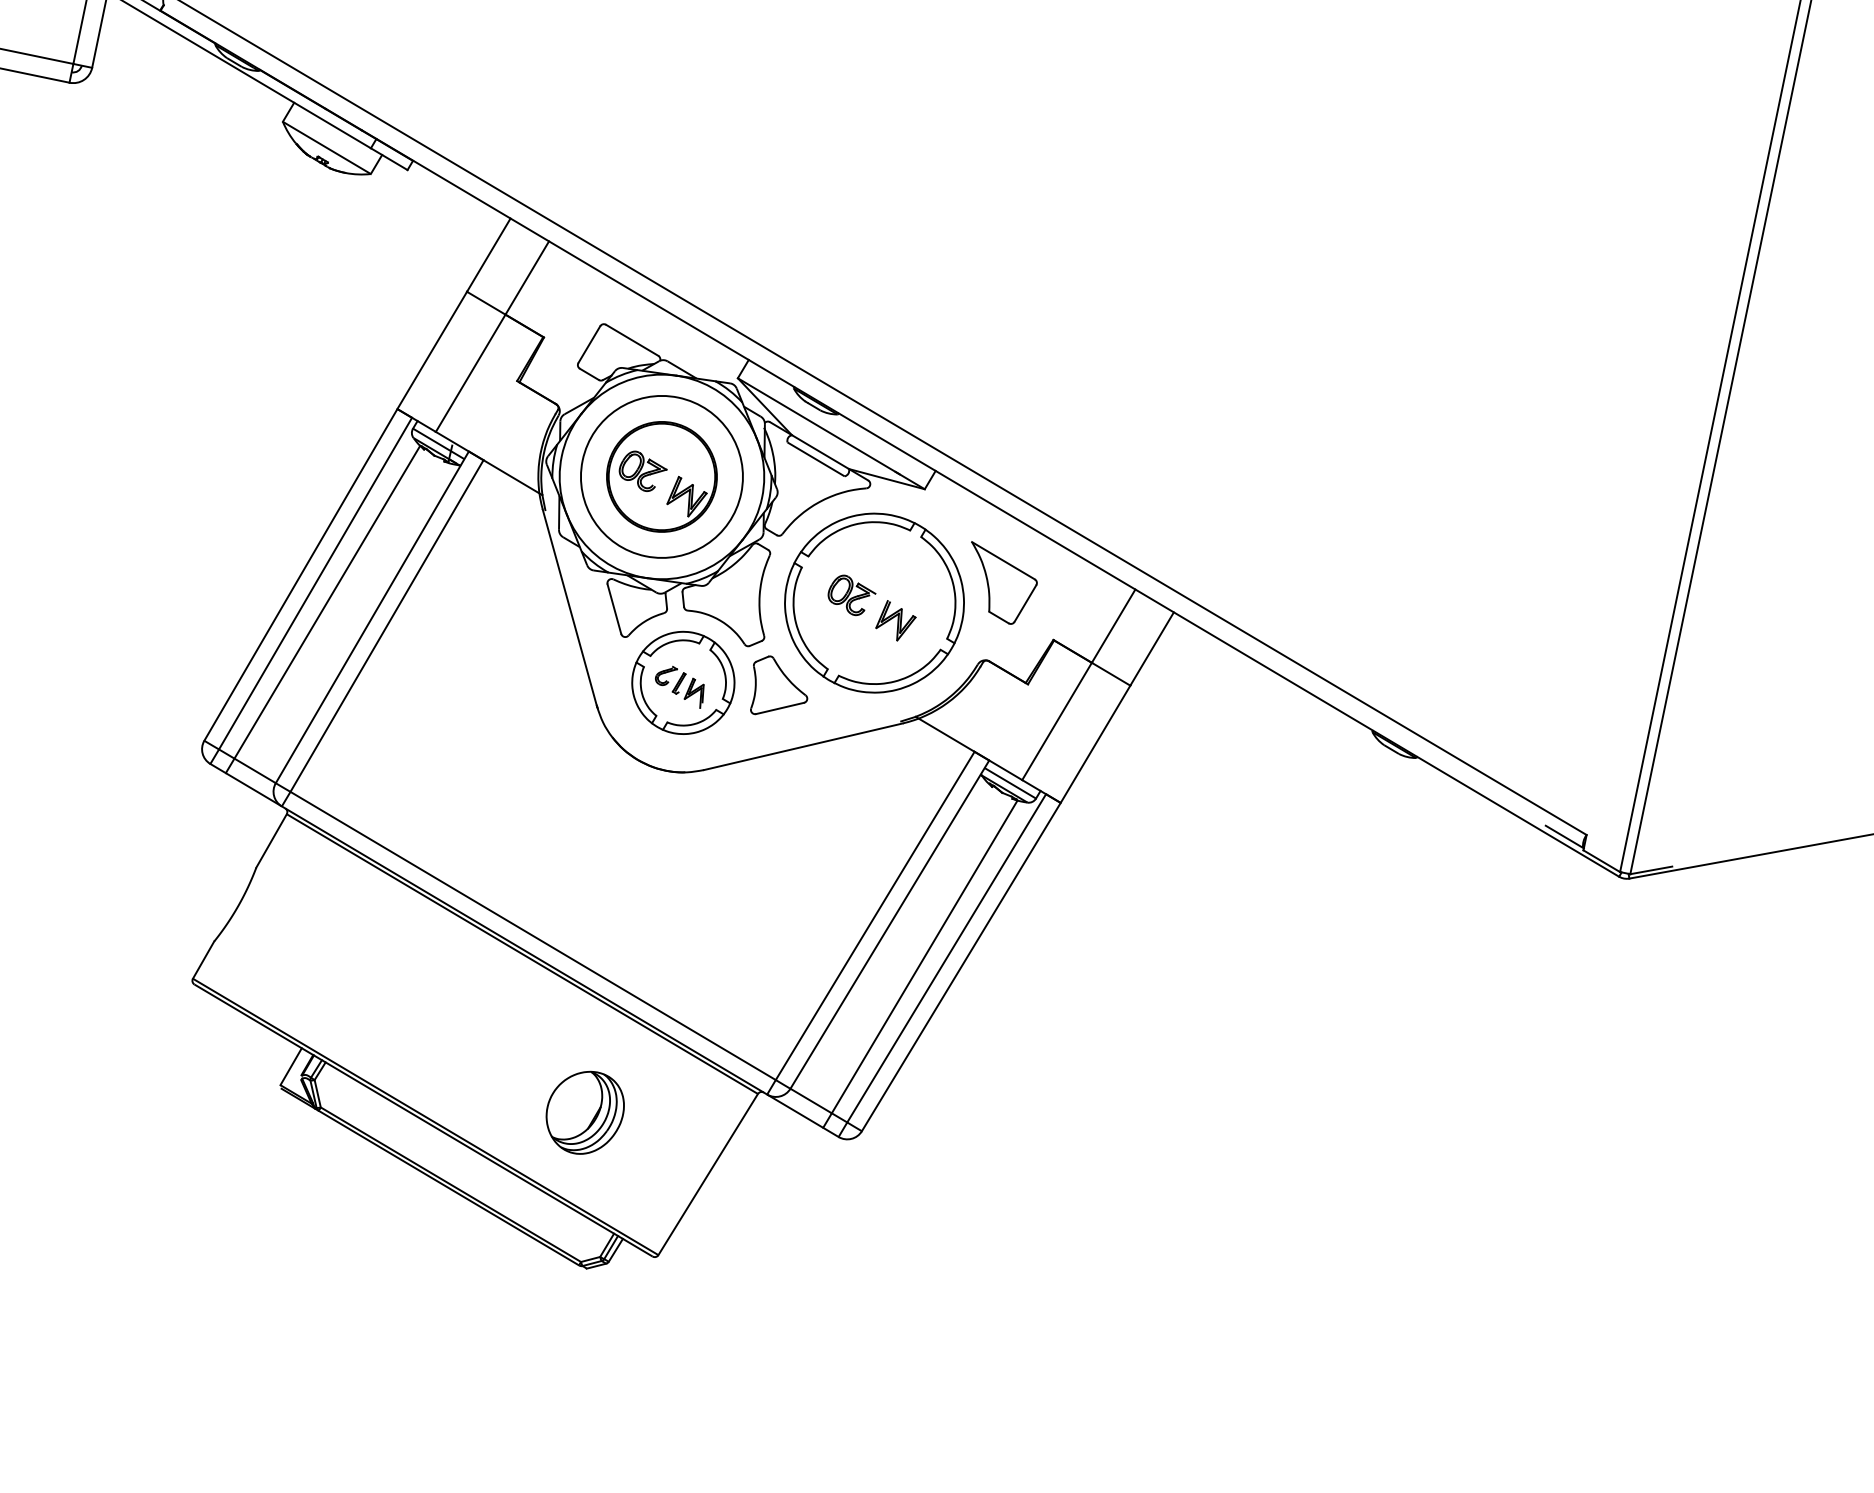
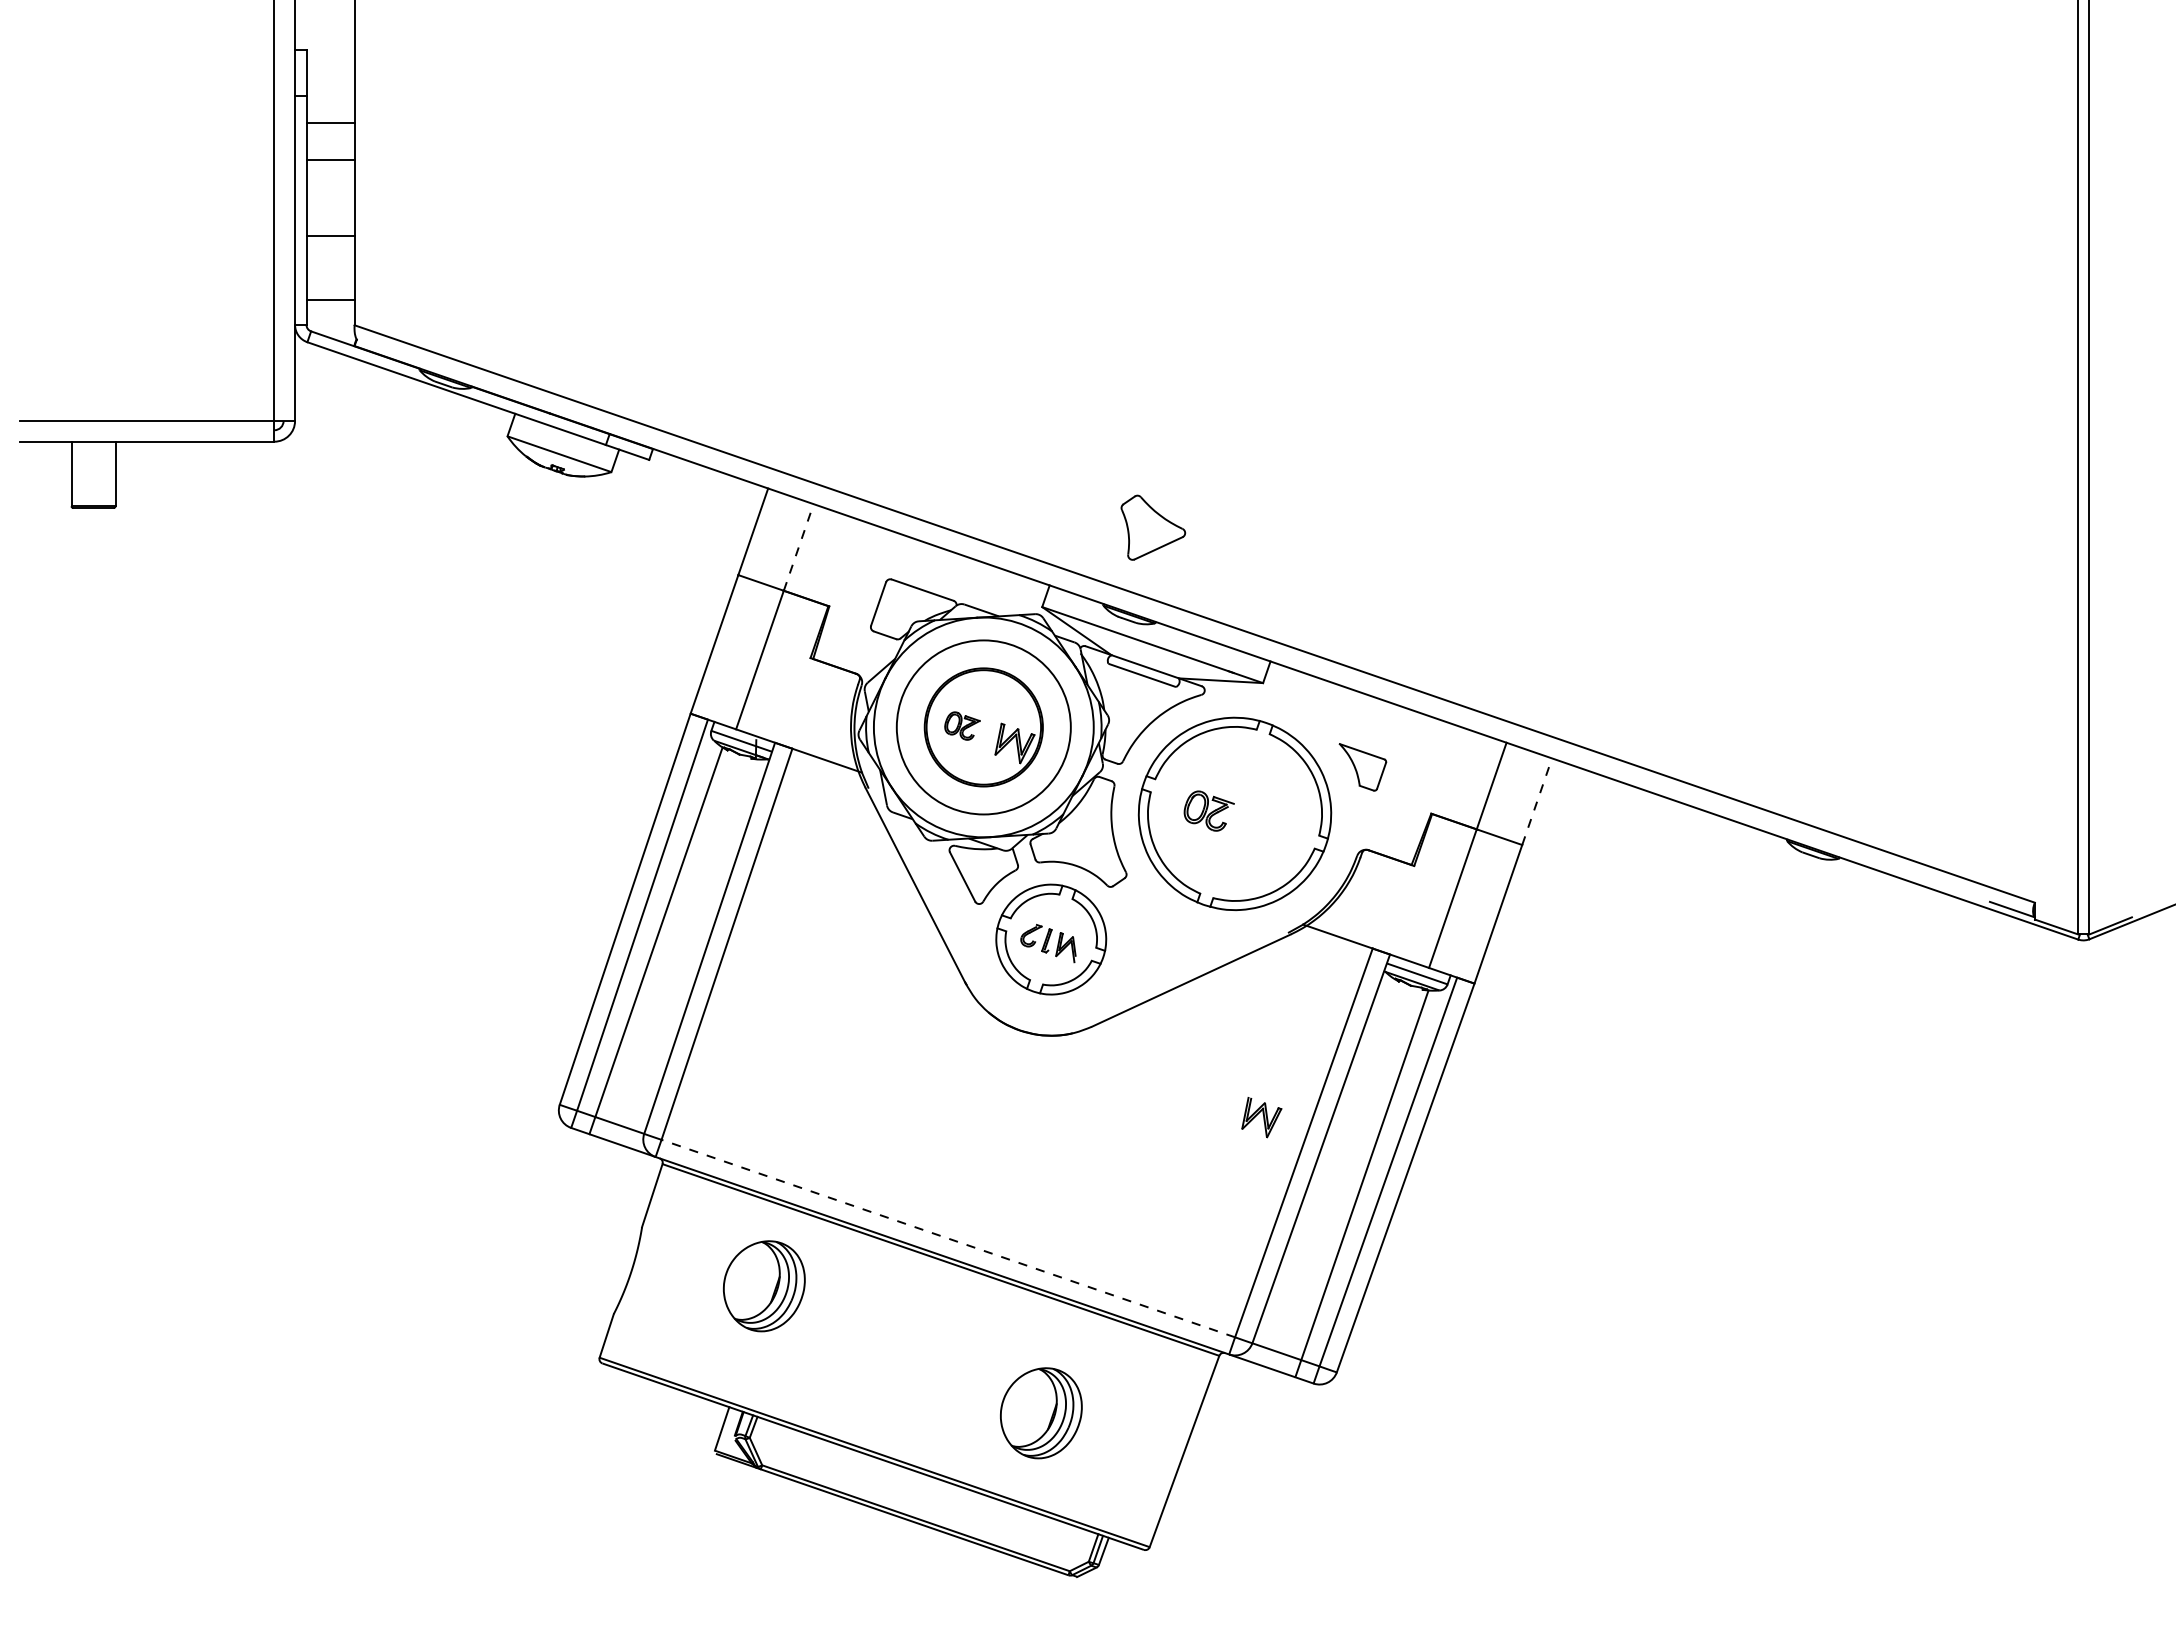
line: (527, 278) -> (798, 547), solid -> dashed
part: (642, 471) -> (962, 725), size x0.7
part: (999, 584) -> (1362, 767), size x0.6
part: (895, 621) -> (1261, 1117), moved
line: (1152, 648) -> (1537, 801), solid -> dashed
part: (779, 688) -> (1153, 527), moved
line: (532, 935) -> (947, 1238), solid -> dashed
part: (356, 944) -> (764, 1286), added

